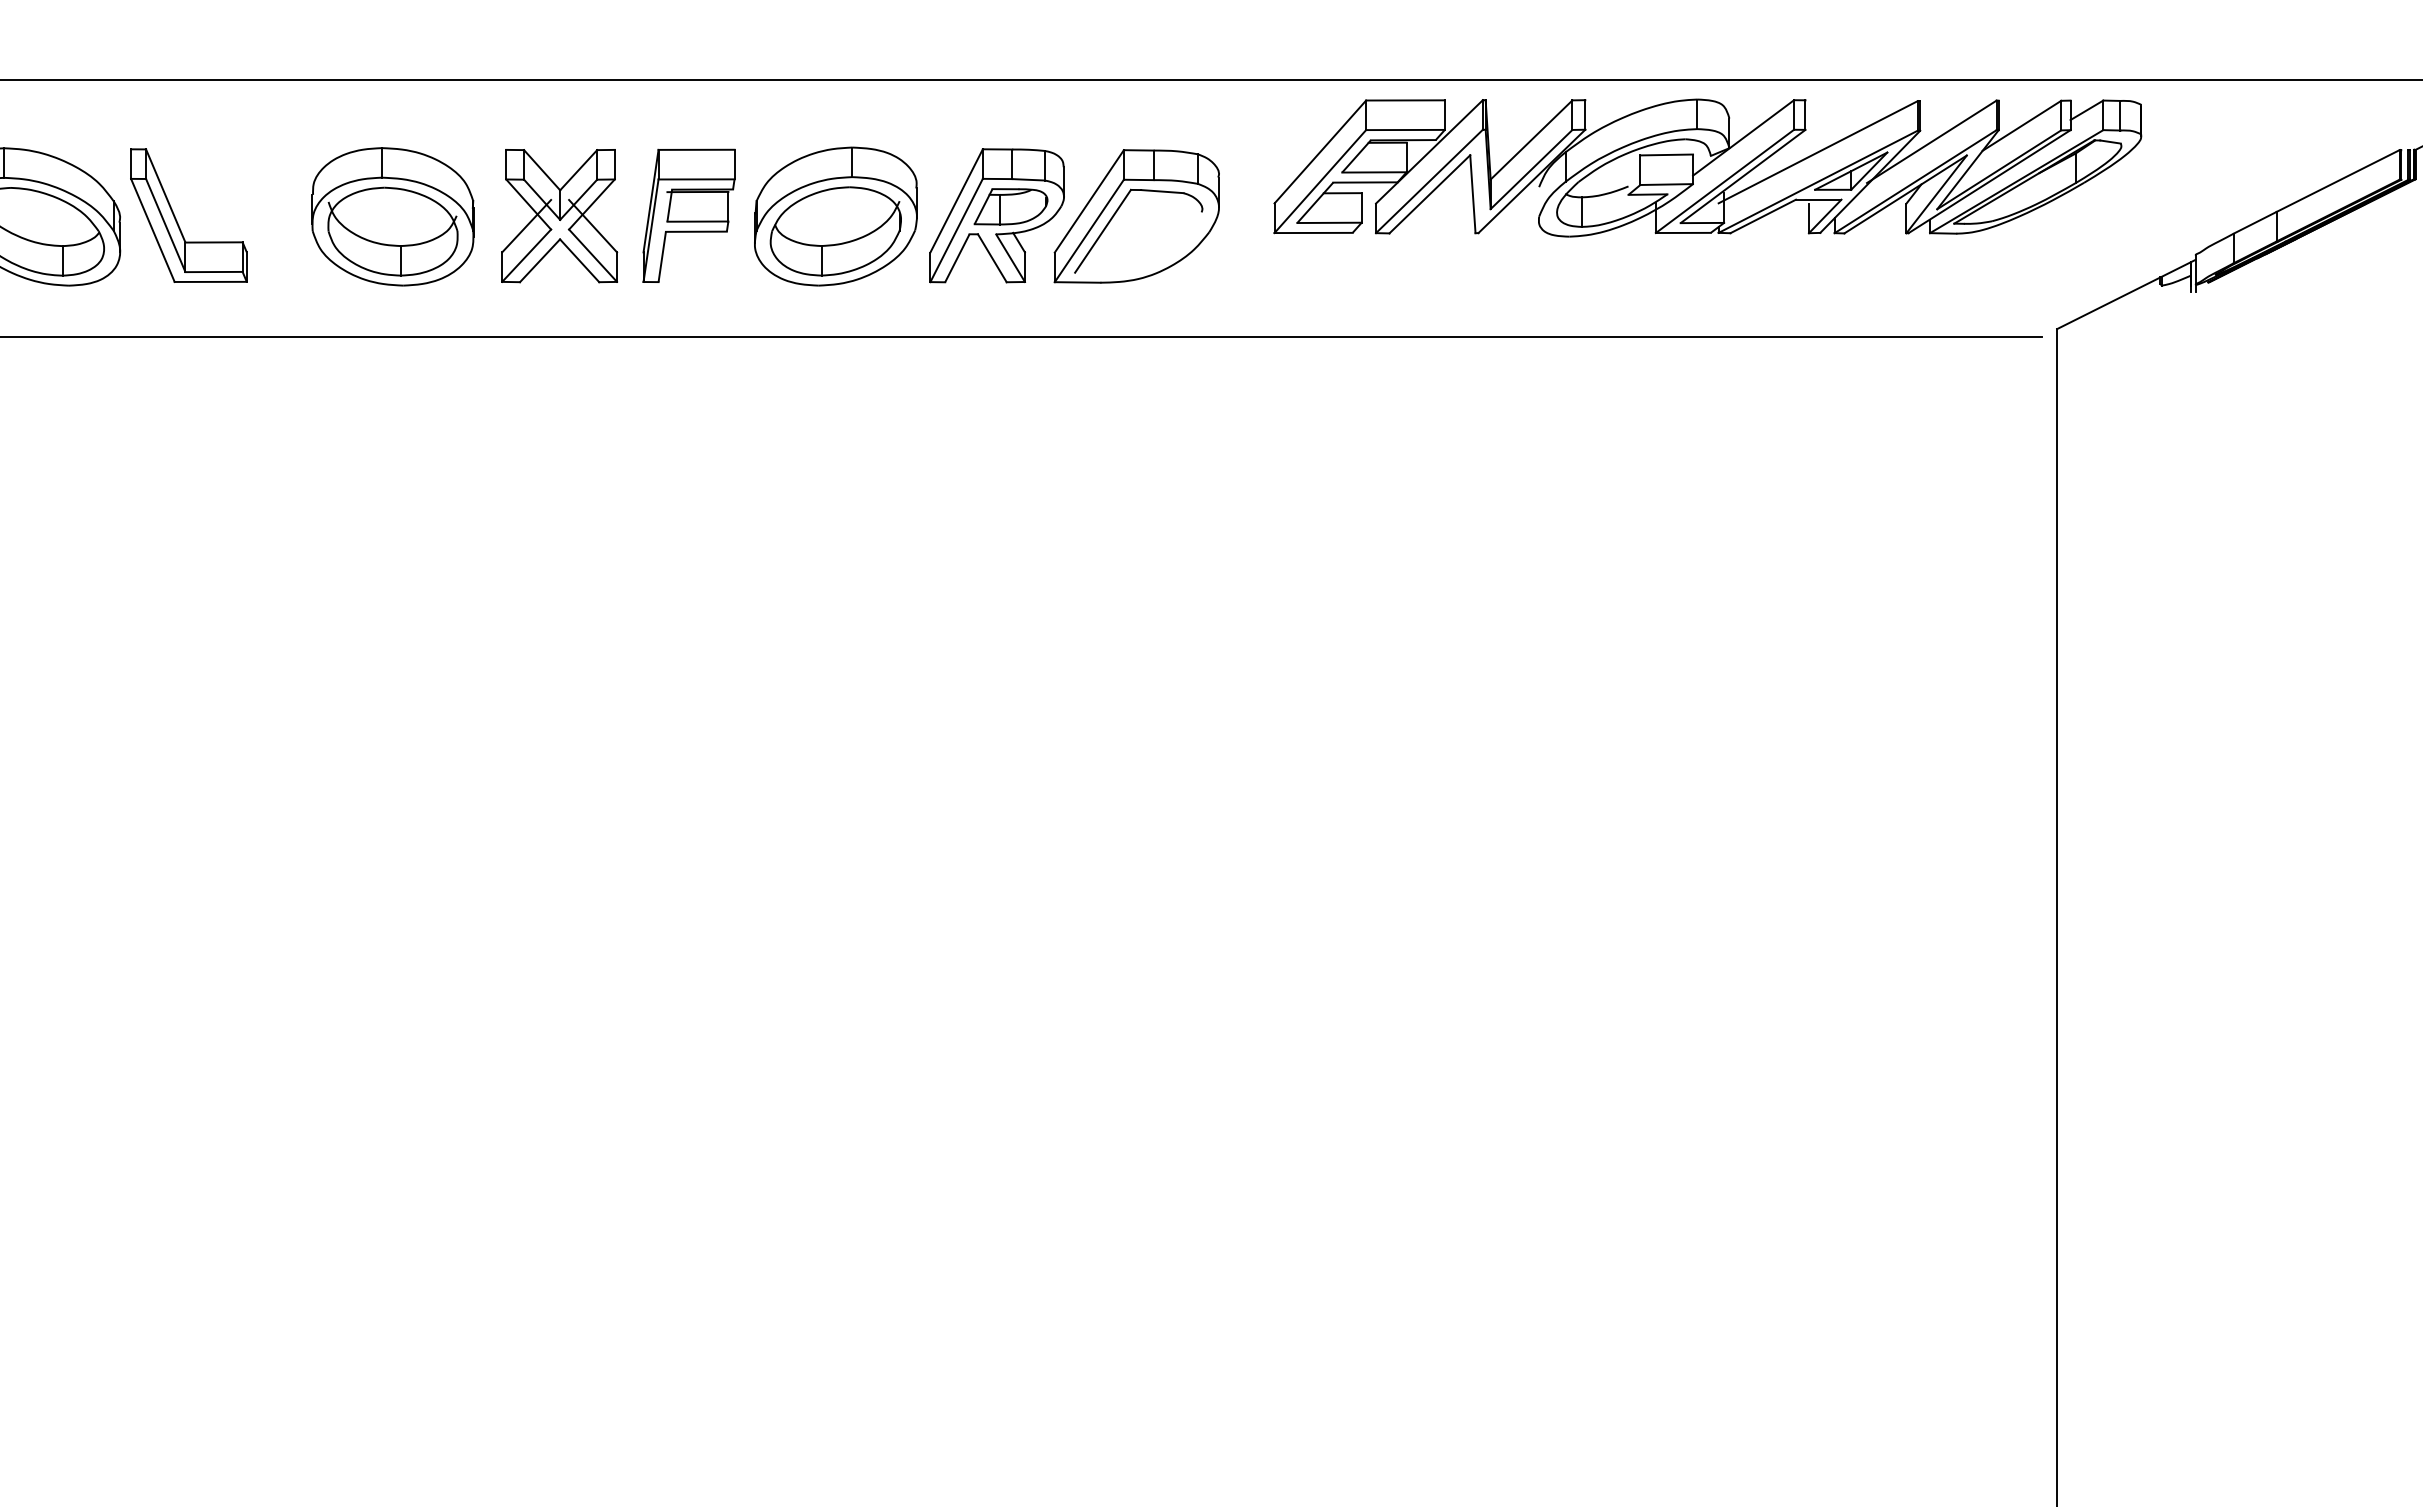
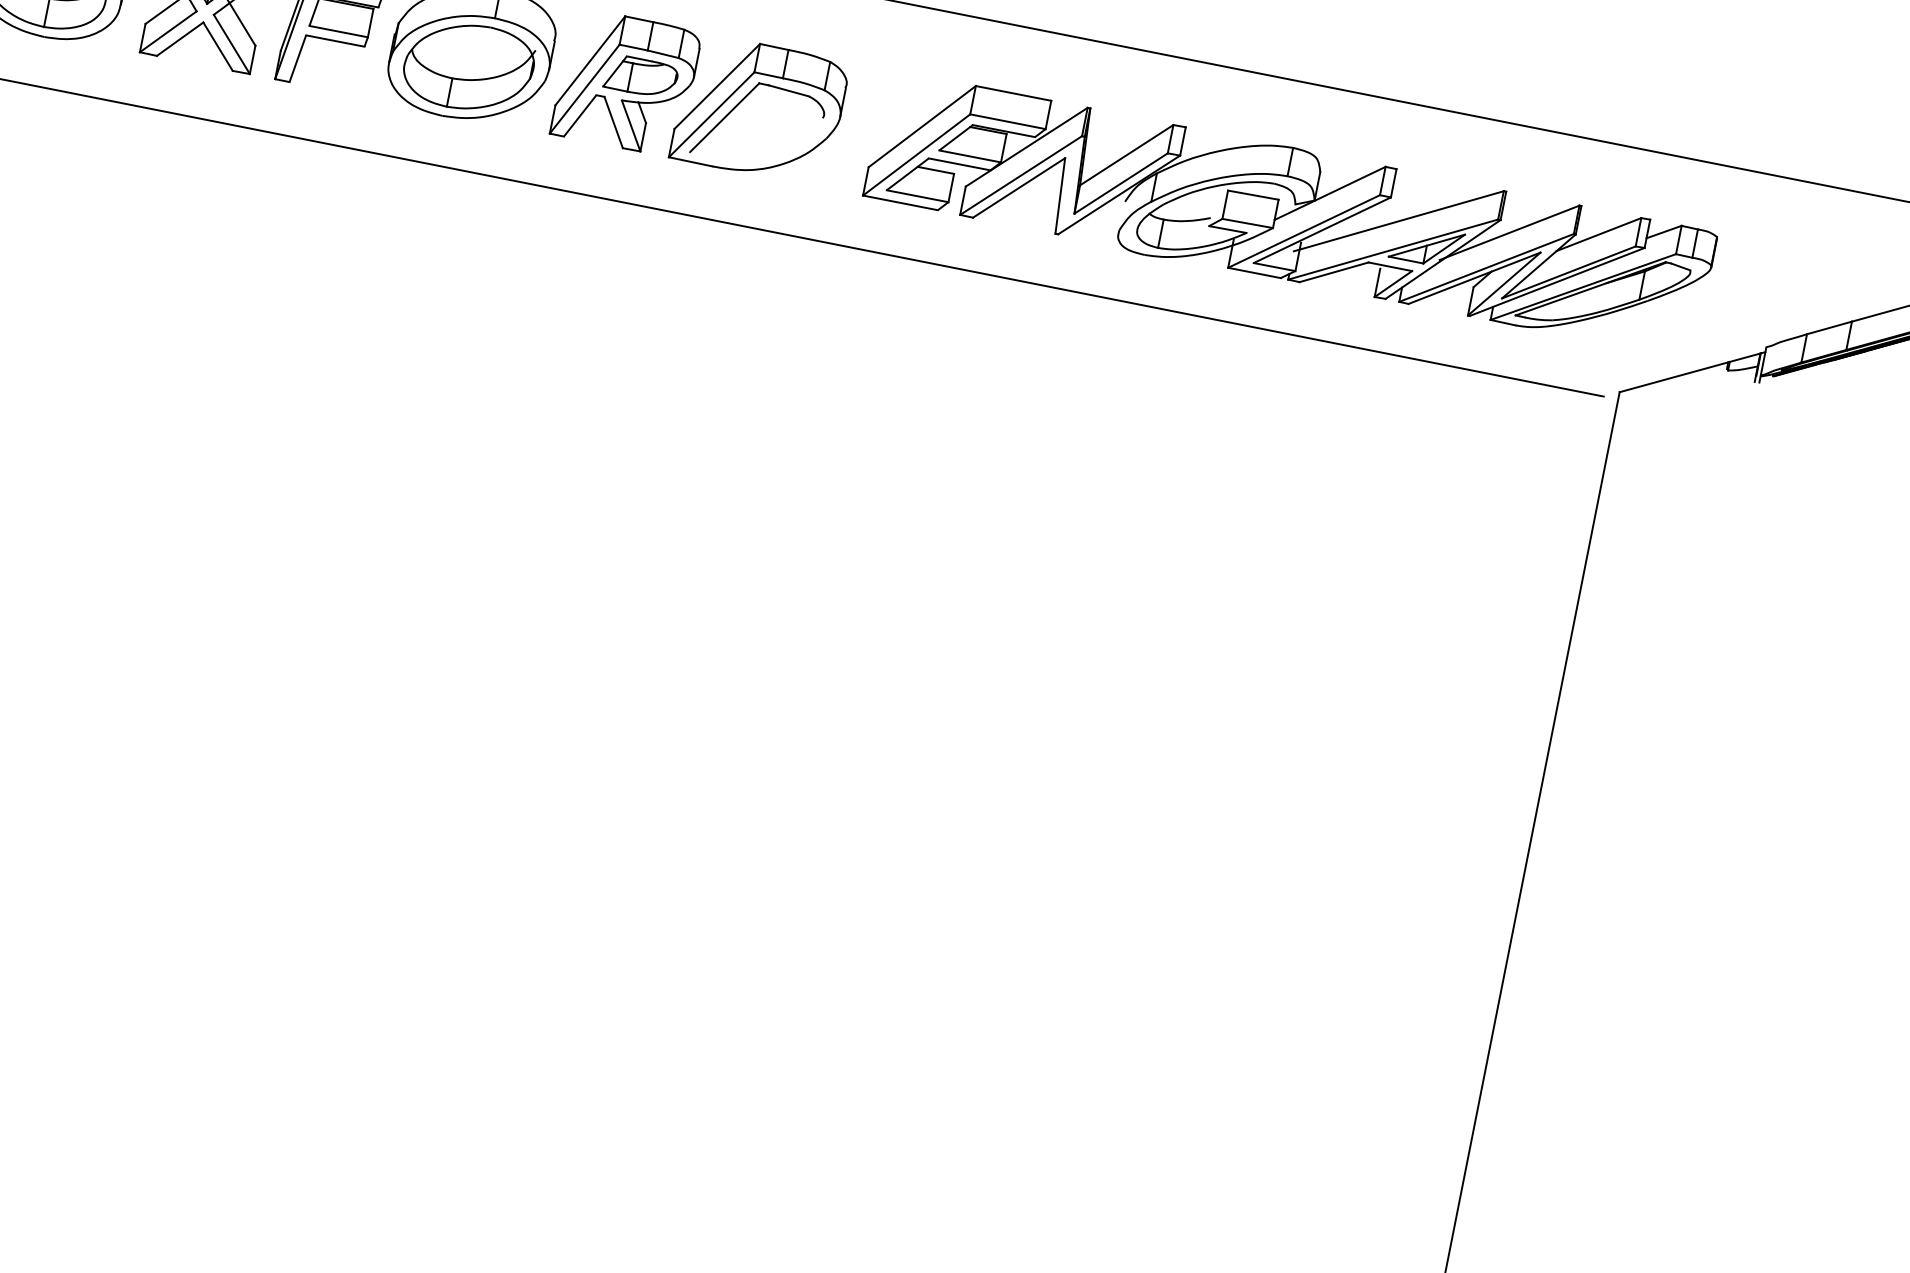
part: (1707, 167) -> (1289, 214), moved

